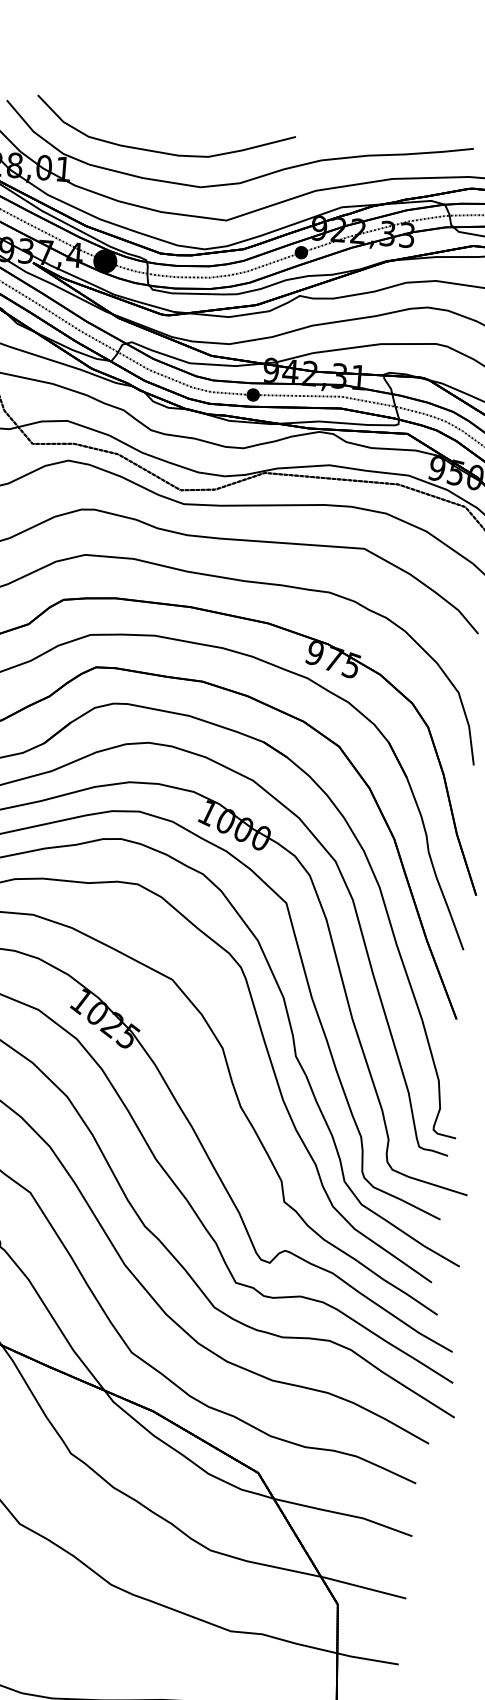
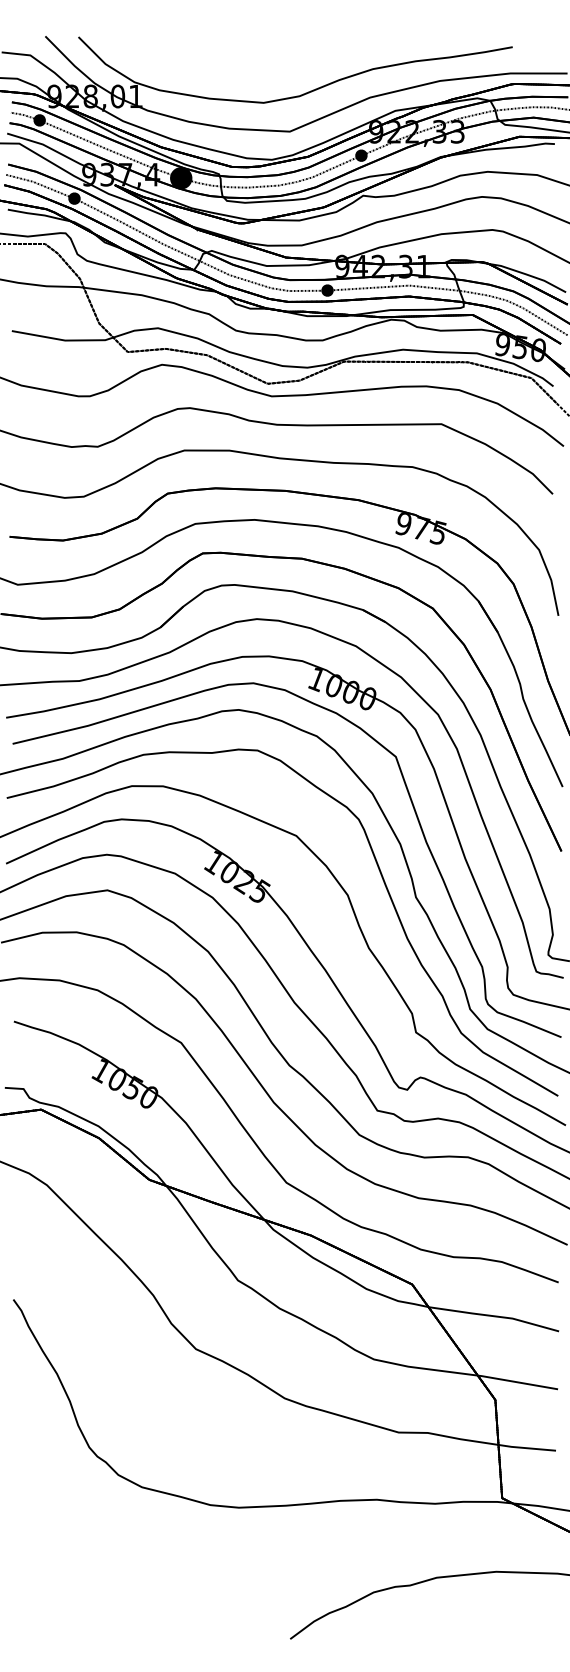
part: (161, 151) -> (224, 72), removed

